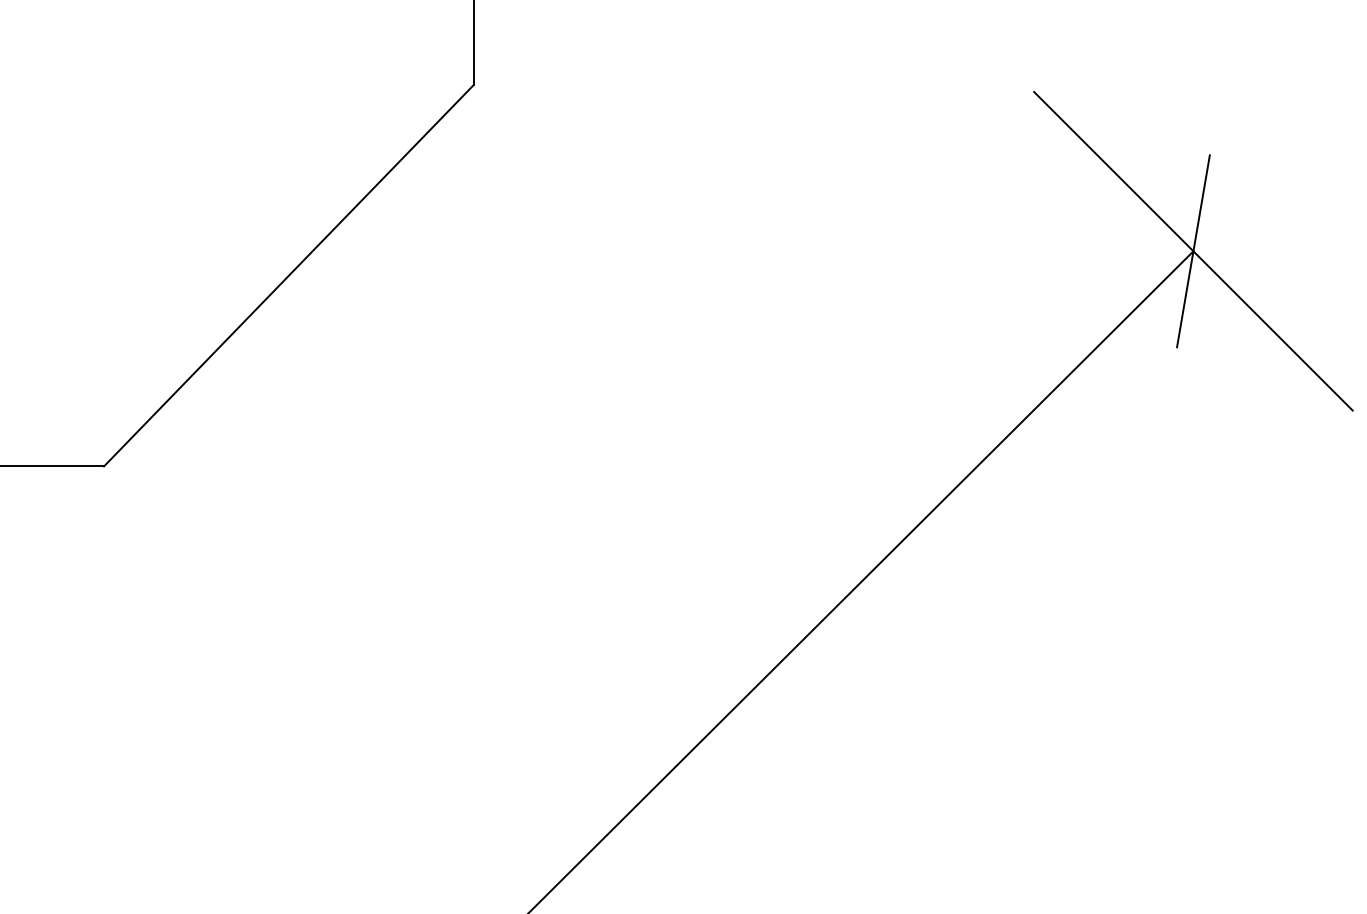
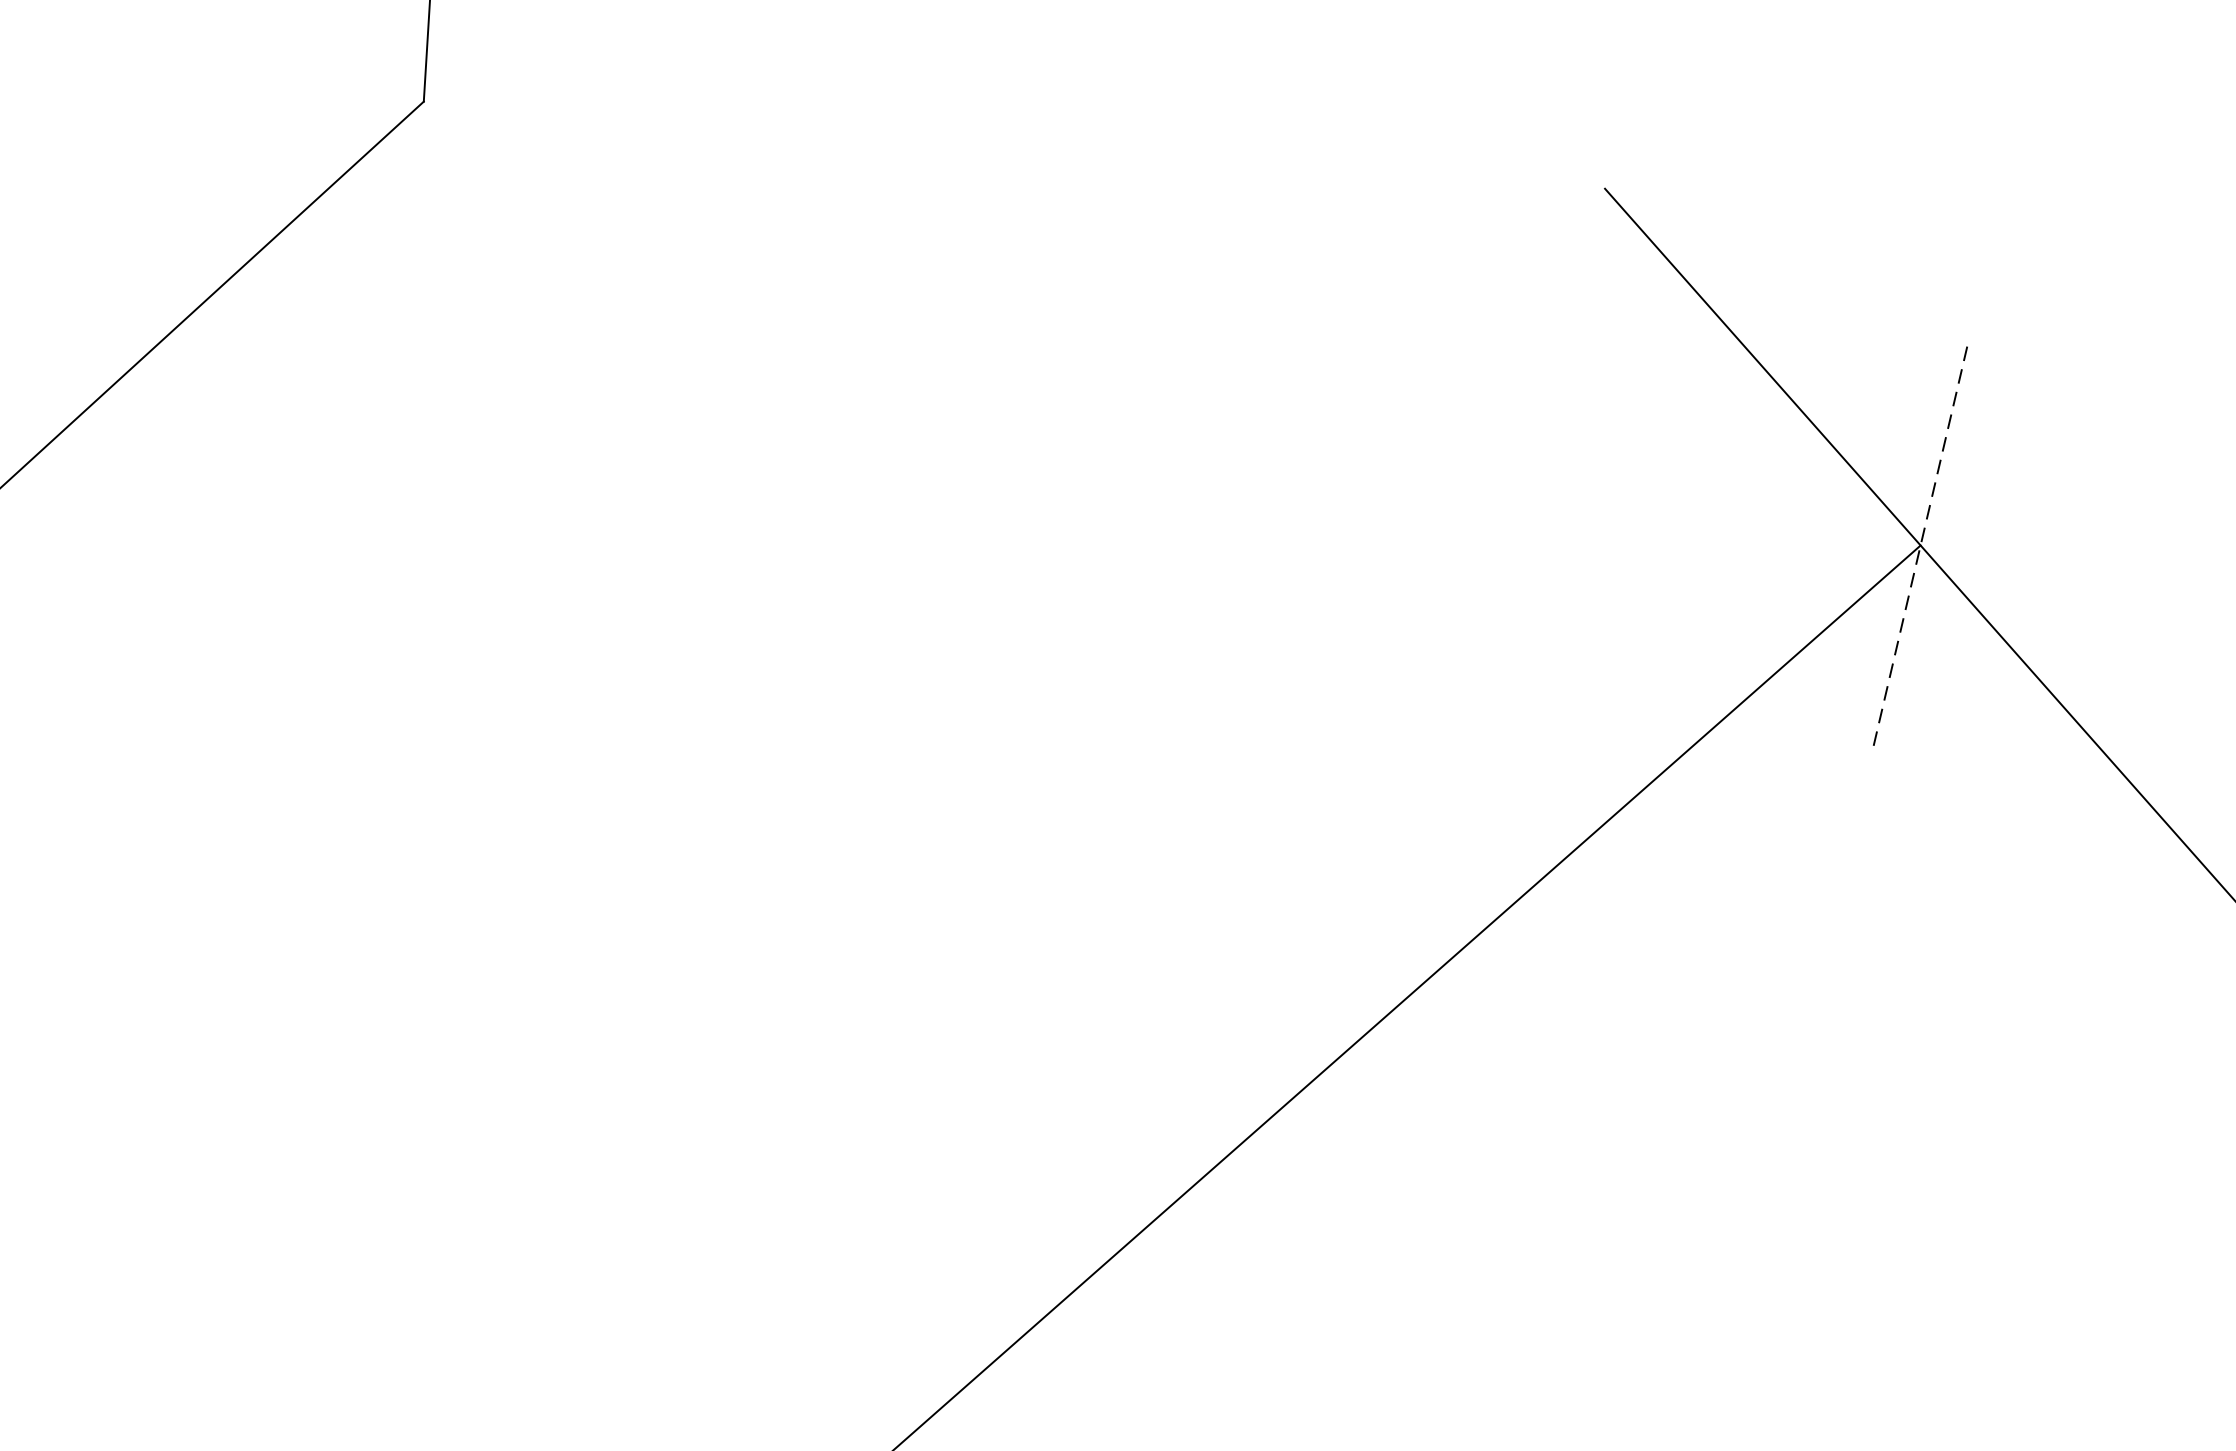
line: (1193, 250) -> (1920, 543), solid -> dashed

